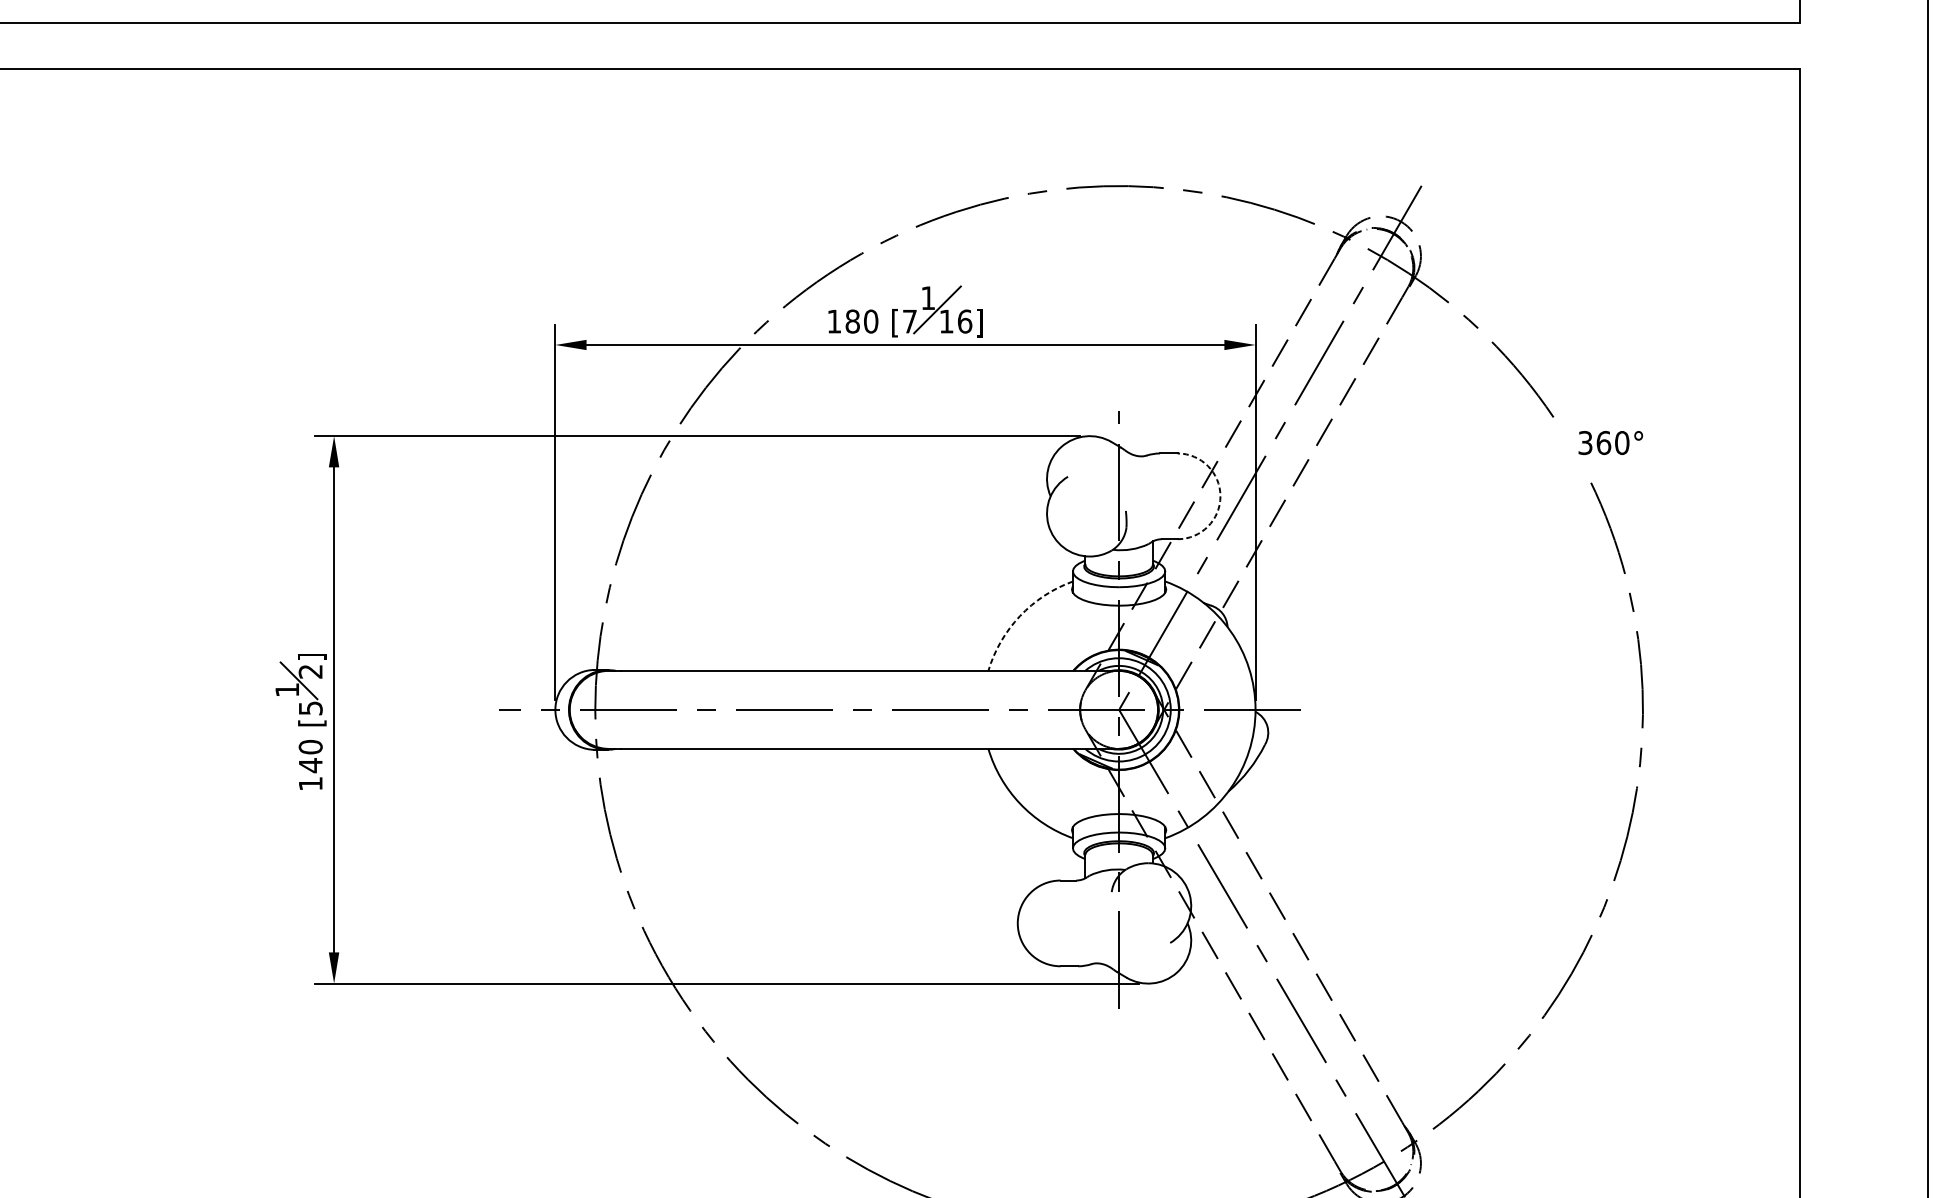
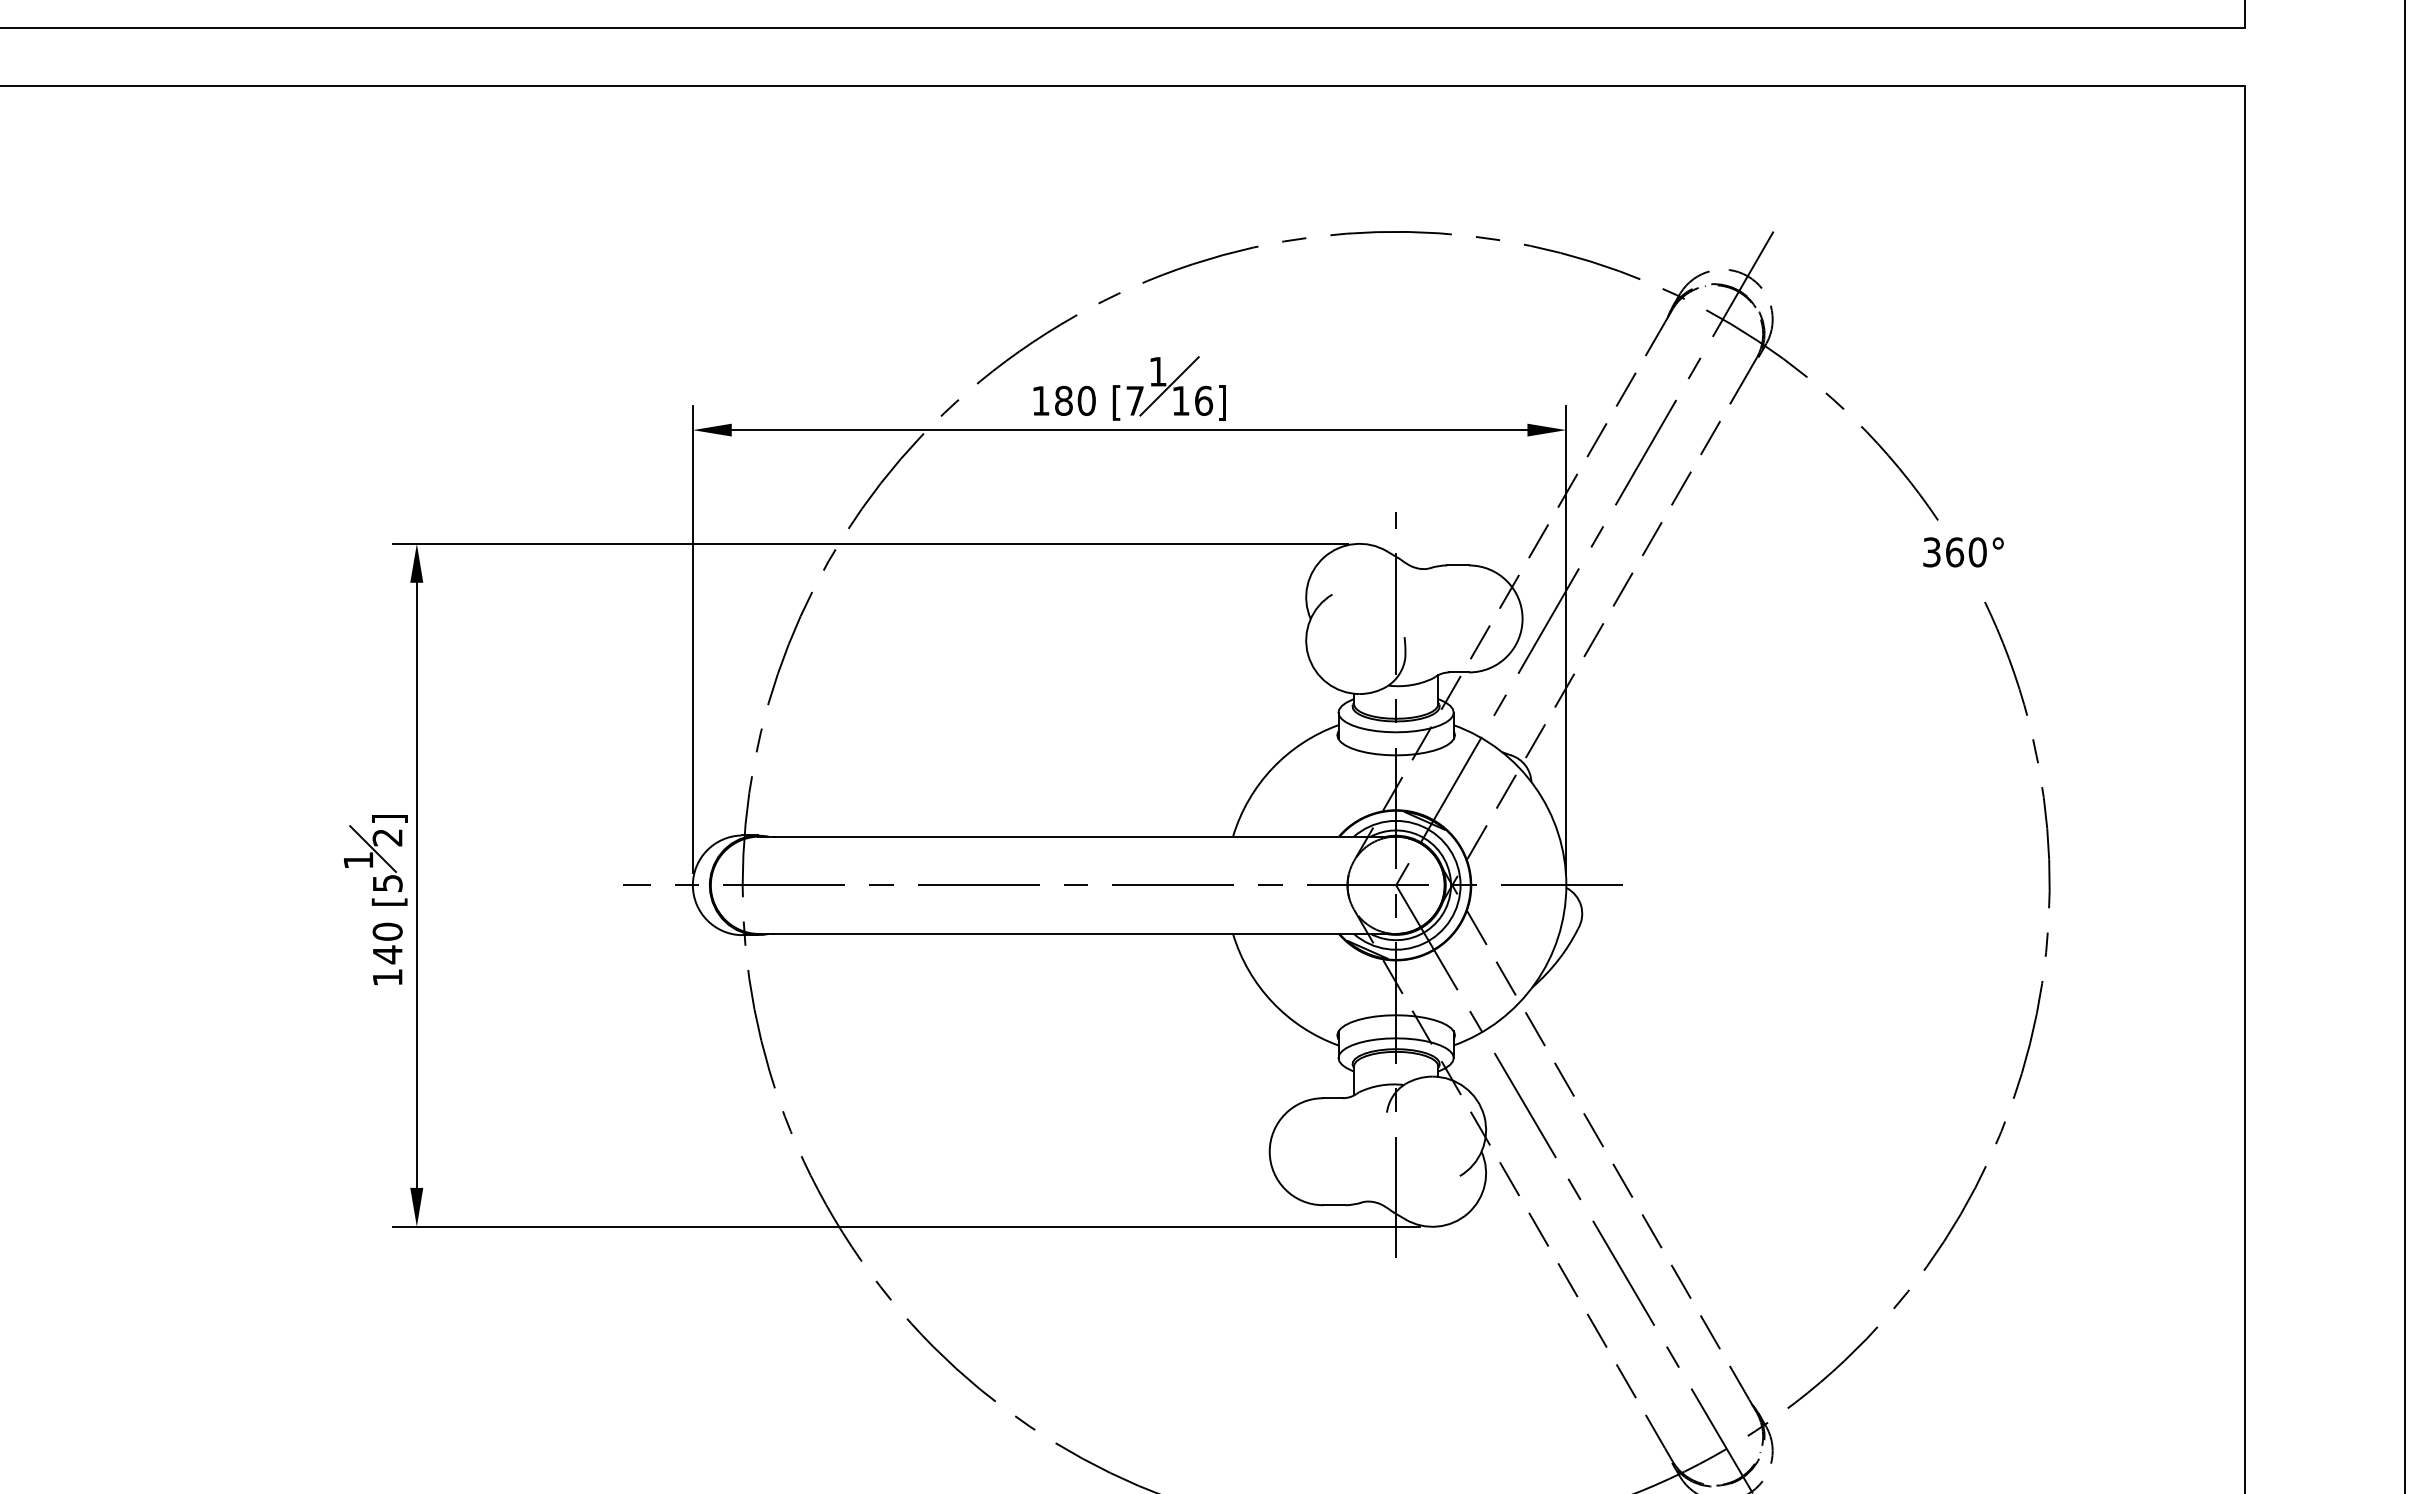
text: (1610, 443) -> (1963, 552), moved
arc: (1220, 495) -> (1522, 618), dashed -> solid
arc: (1020, 616) -> (1272, 768), dashed -> solid

